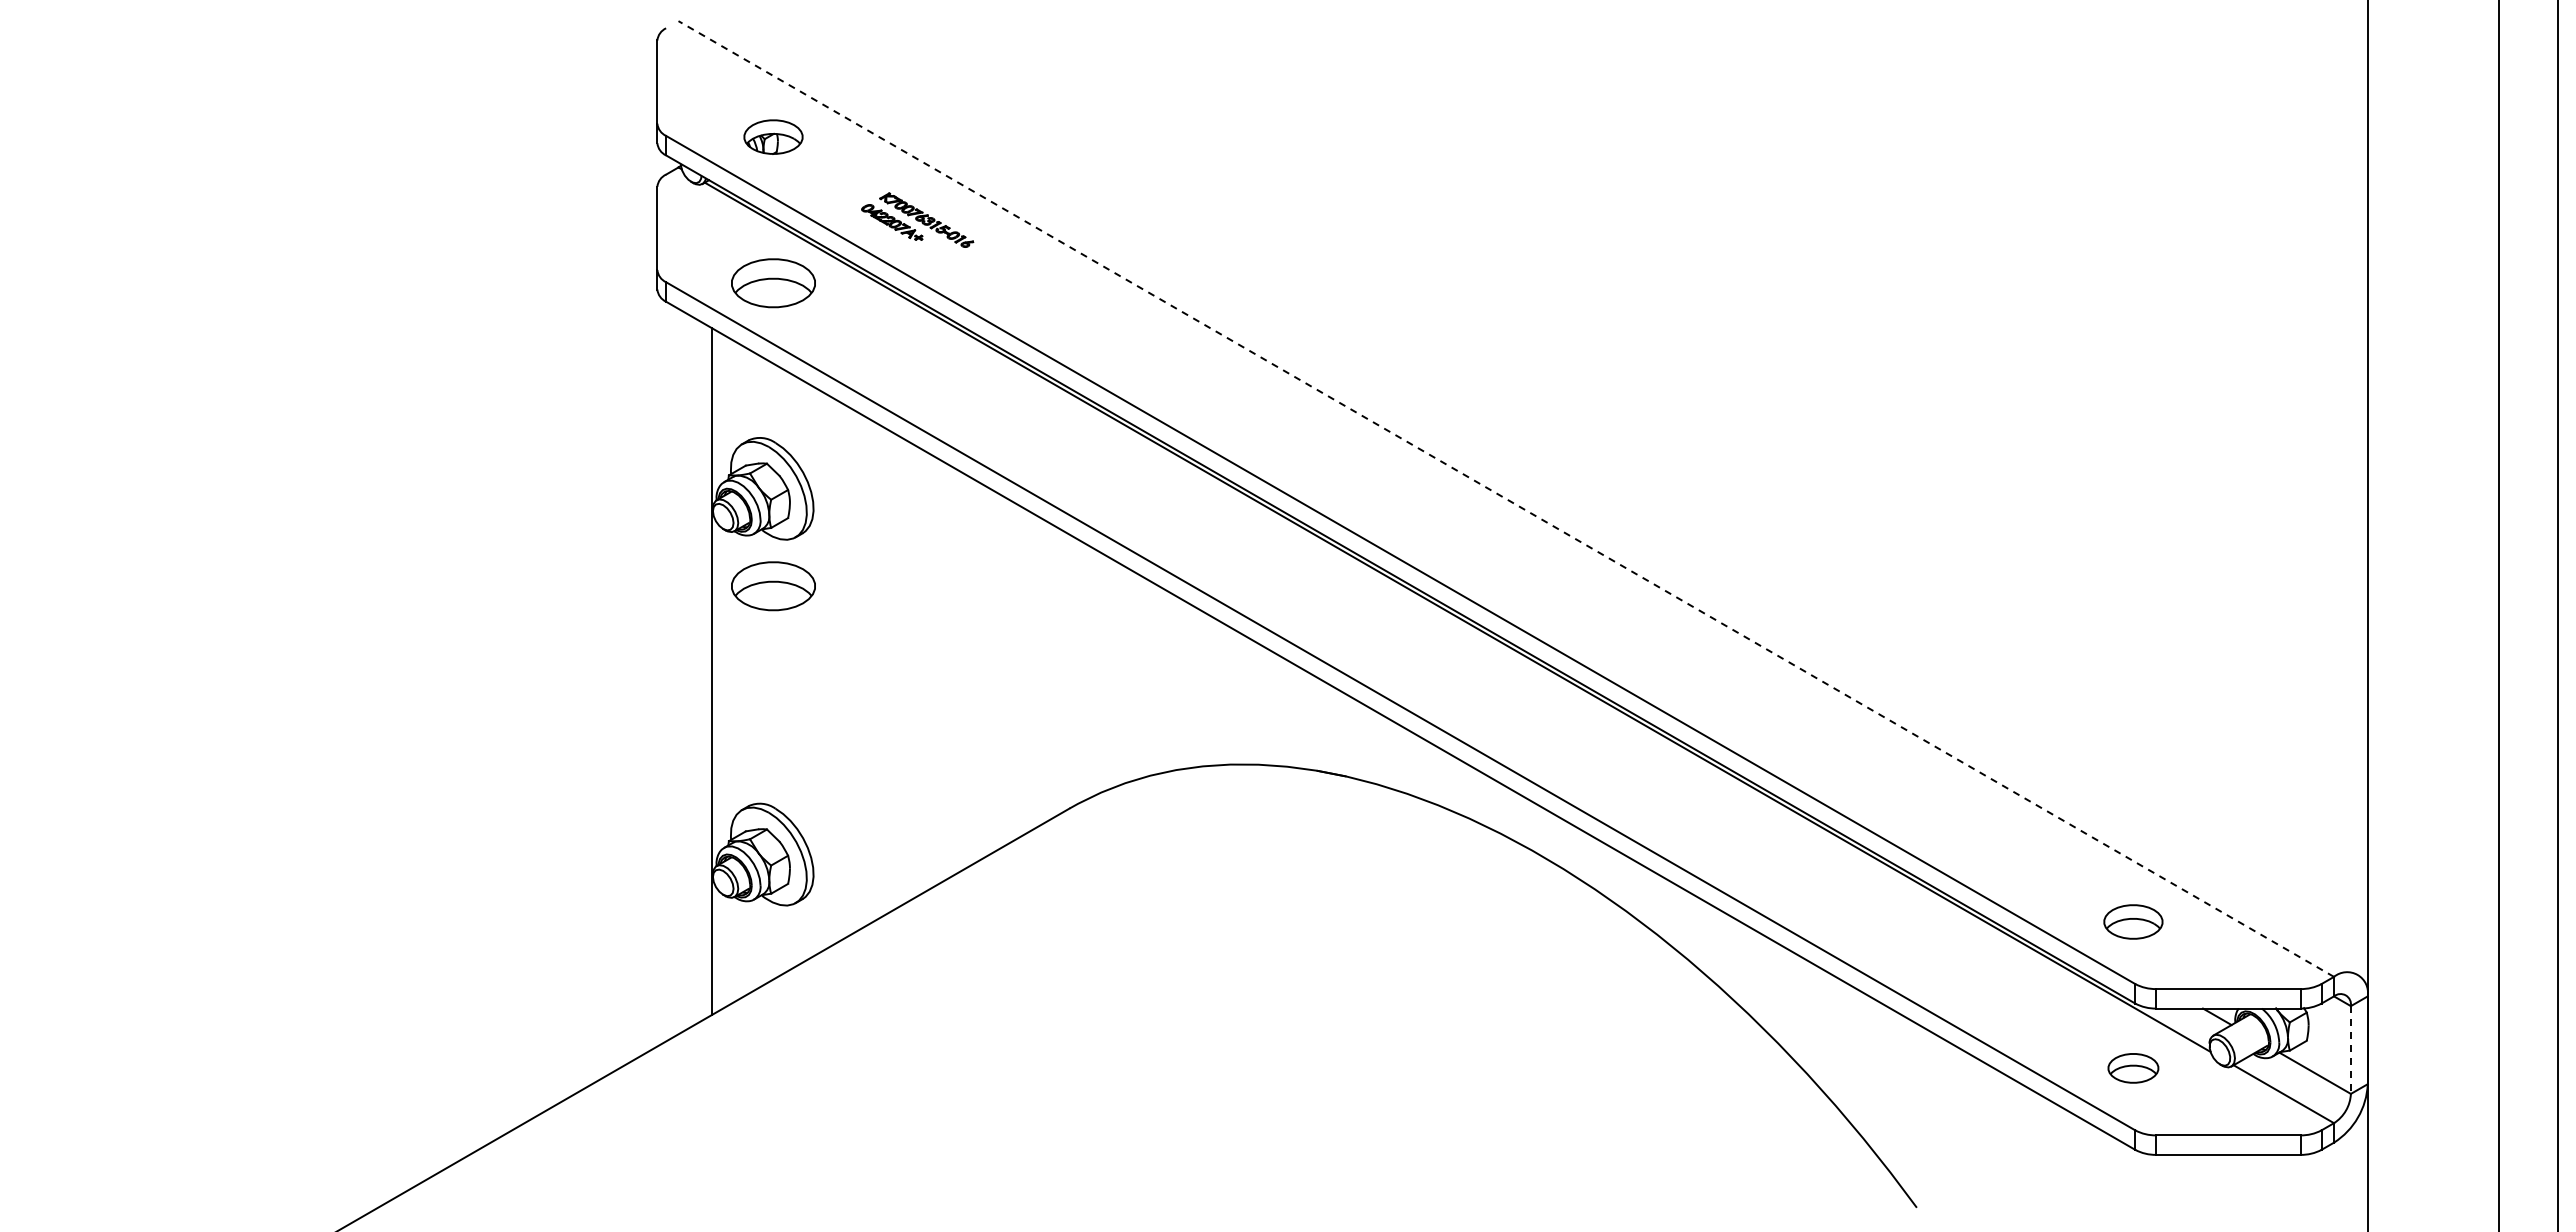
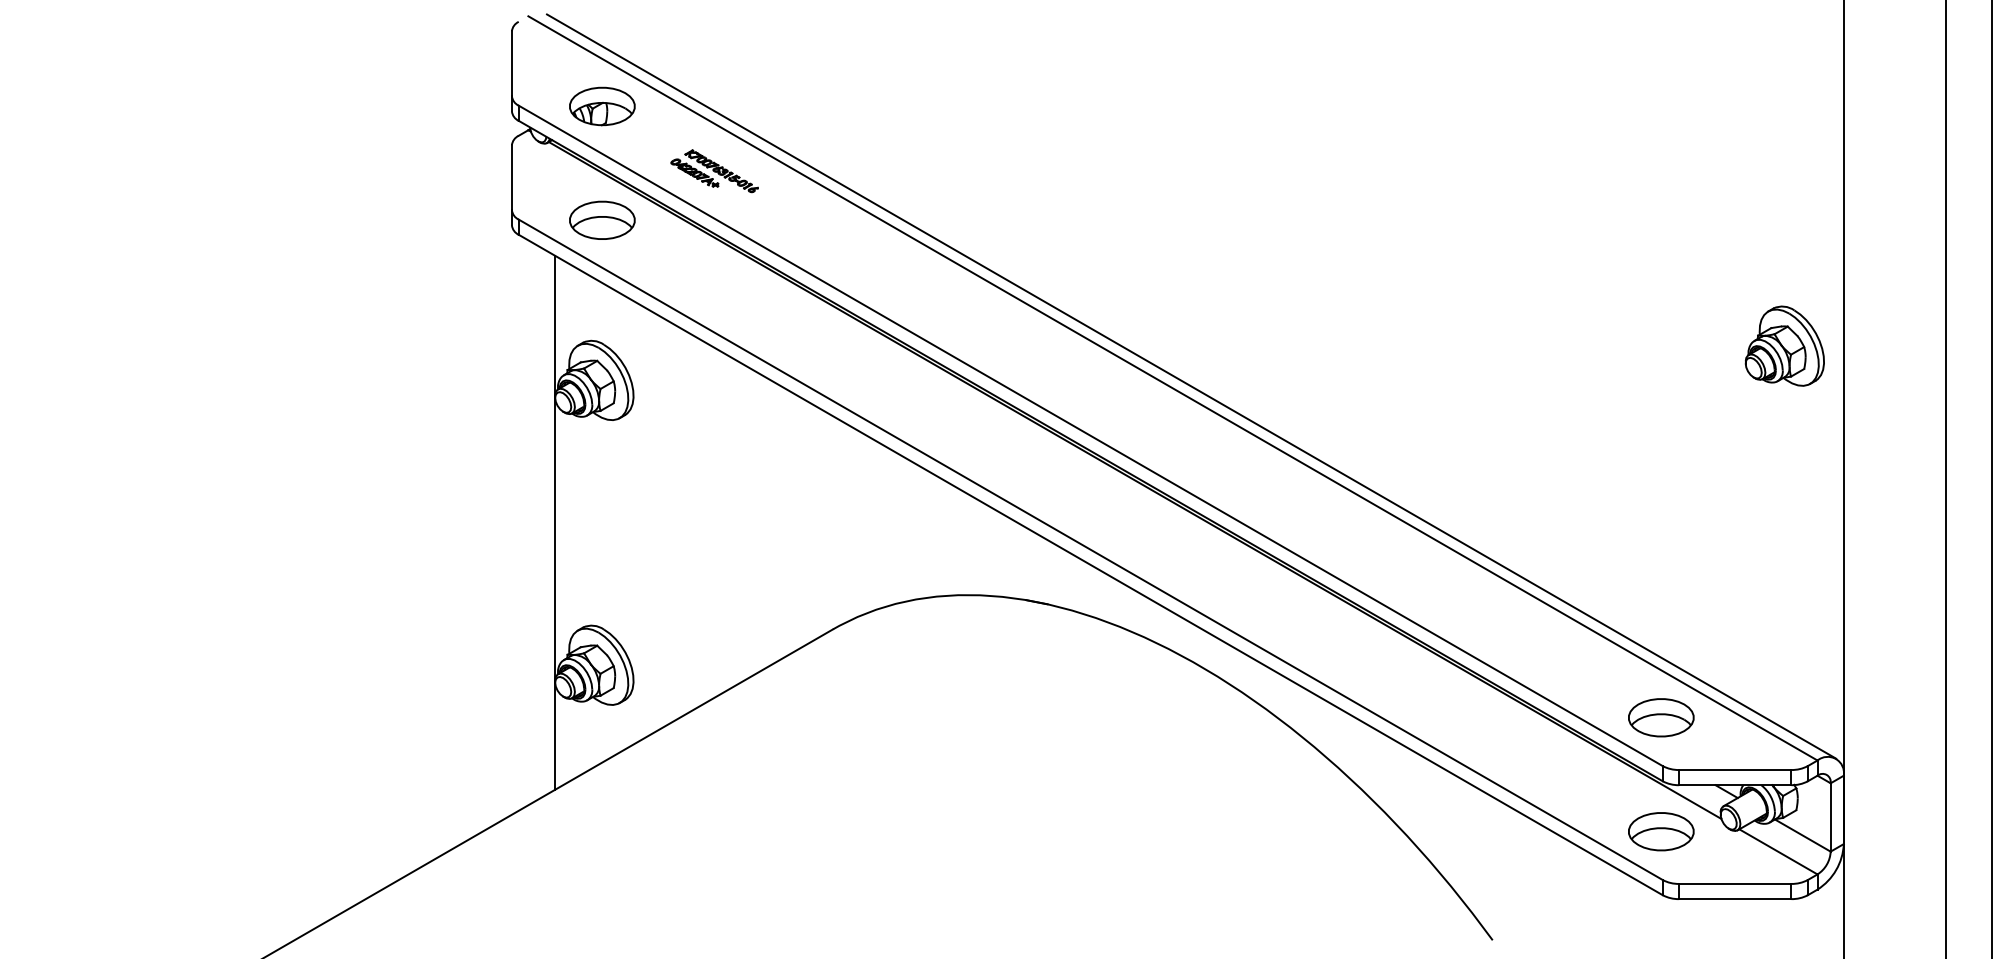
part: (773, 137) -> (602, 106), size x1.43
part: (2292, 444) -> (1785, 345), added
line: (1529, 496) -> (1191, 386), added
line: (1506, 499) -> (1173, 388), dashed -> solid
part: (773, 586) -> (602, 456), removed
part: (2133, 921) -> (1661, 717), size x1.43
line: (2350, 1050) -> (1830, 817), dashed -> solid
part: (2133, 1068) -> (1661, 831), size x1.67

